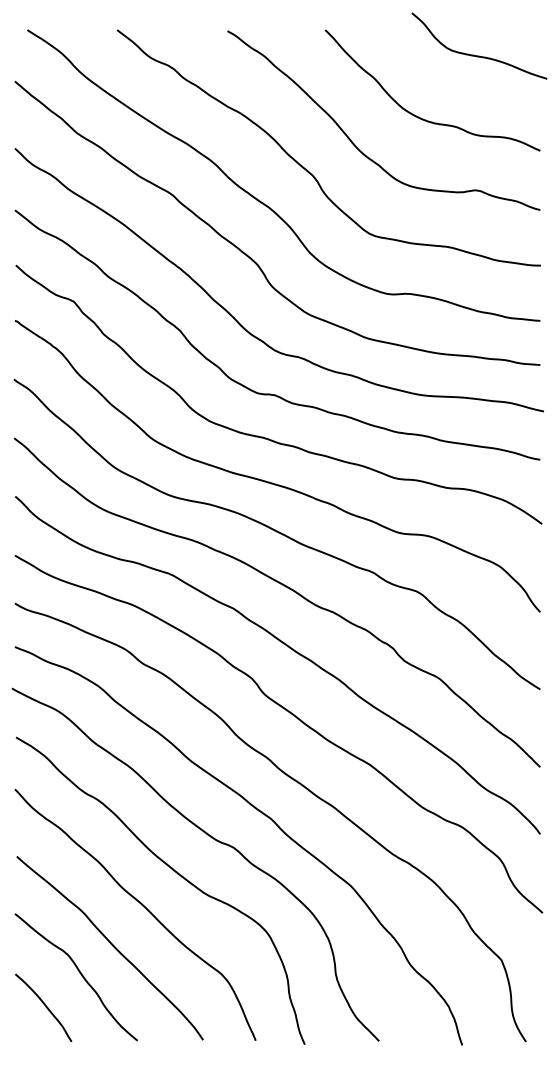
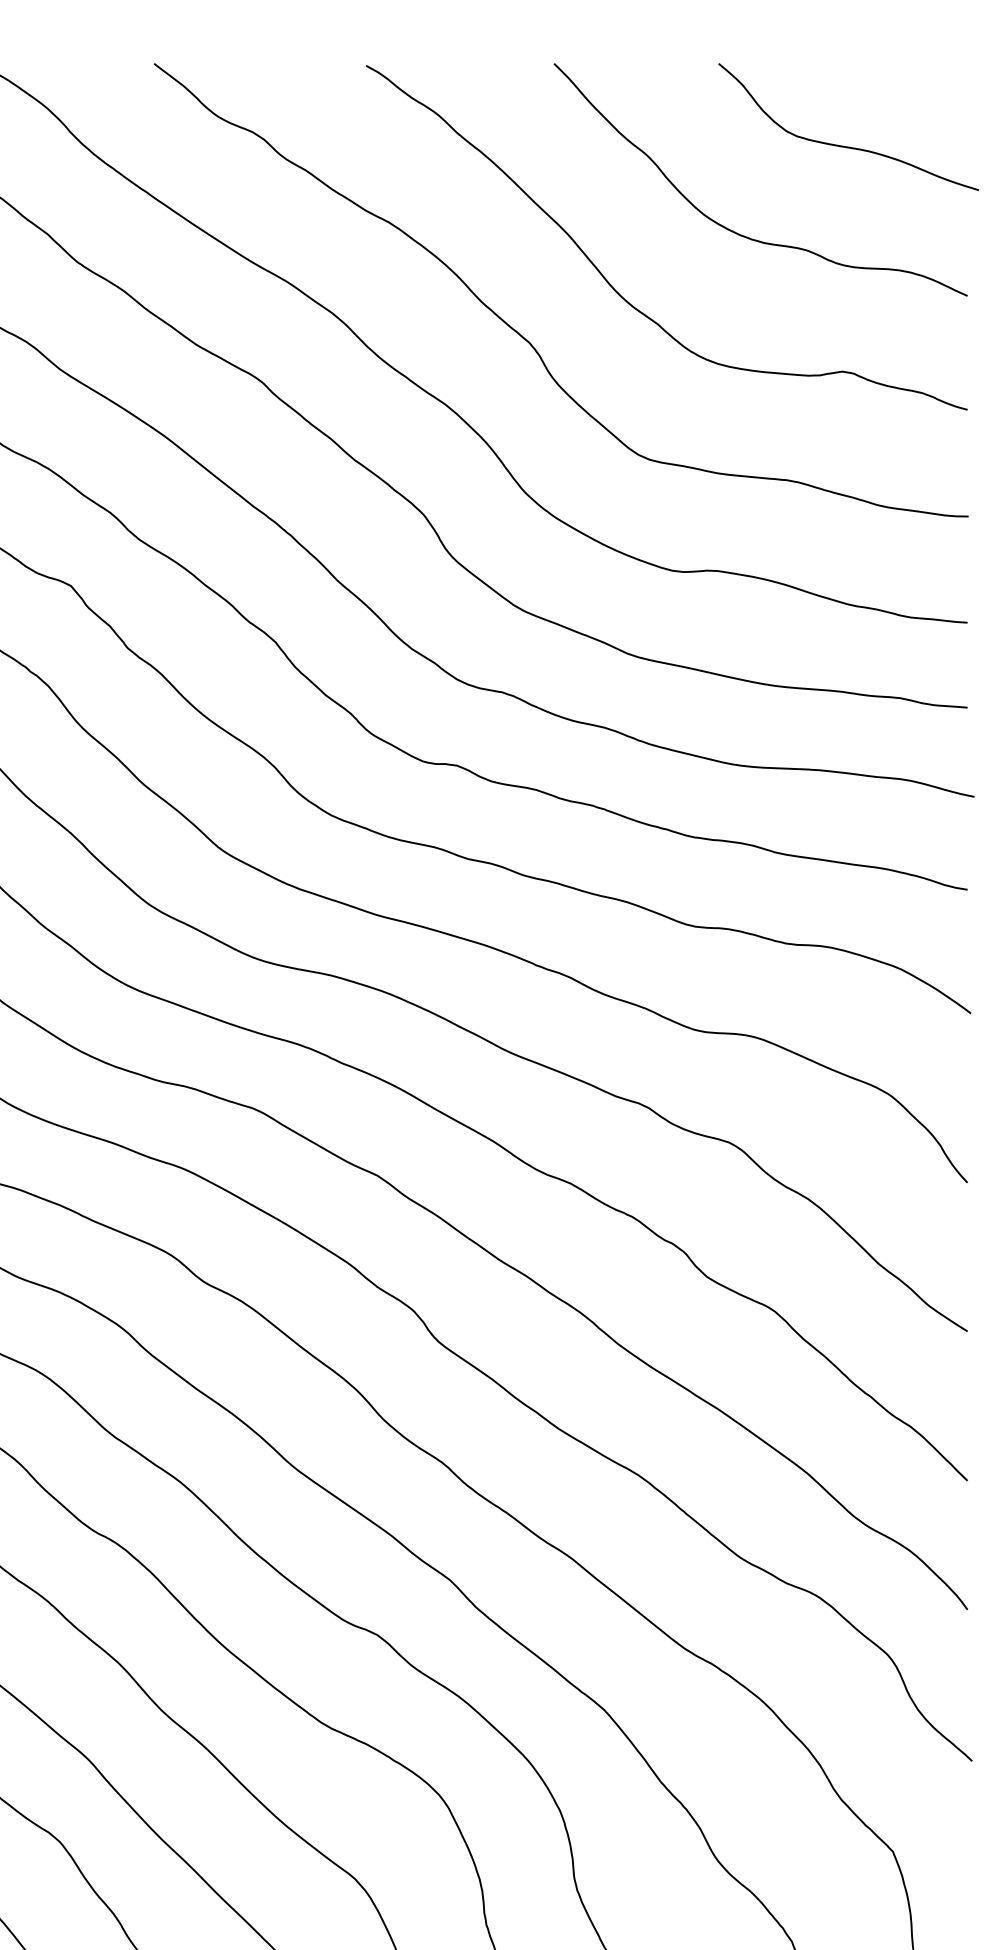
curve: (479, 55) -> (848, 145), moved

